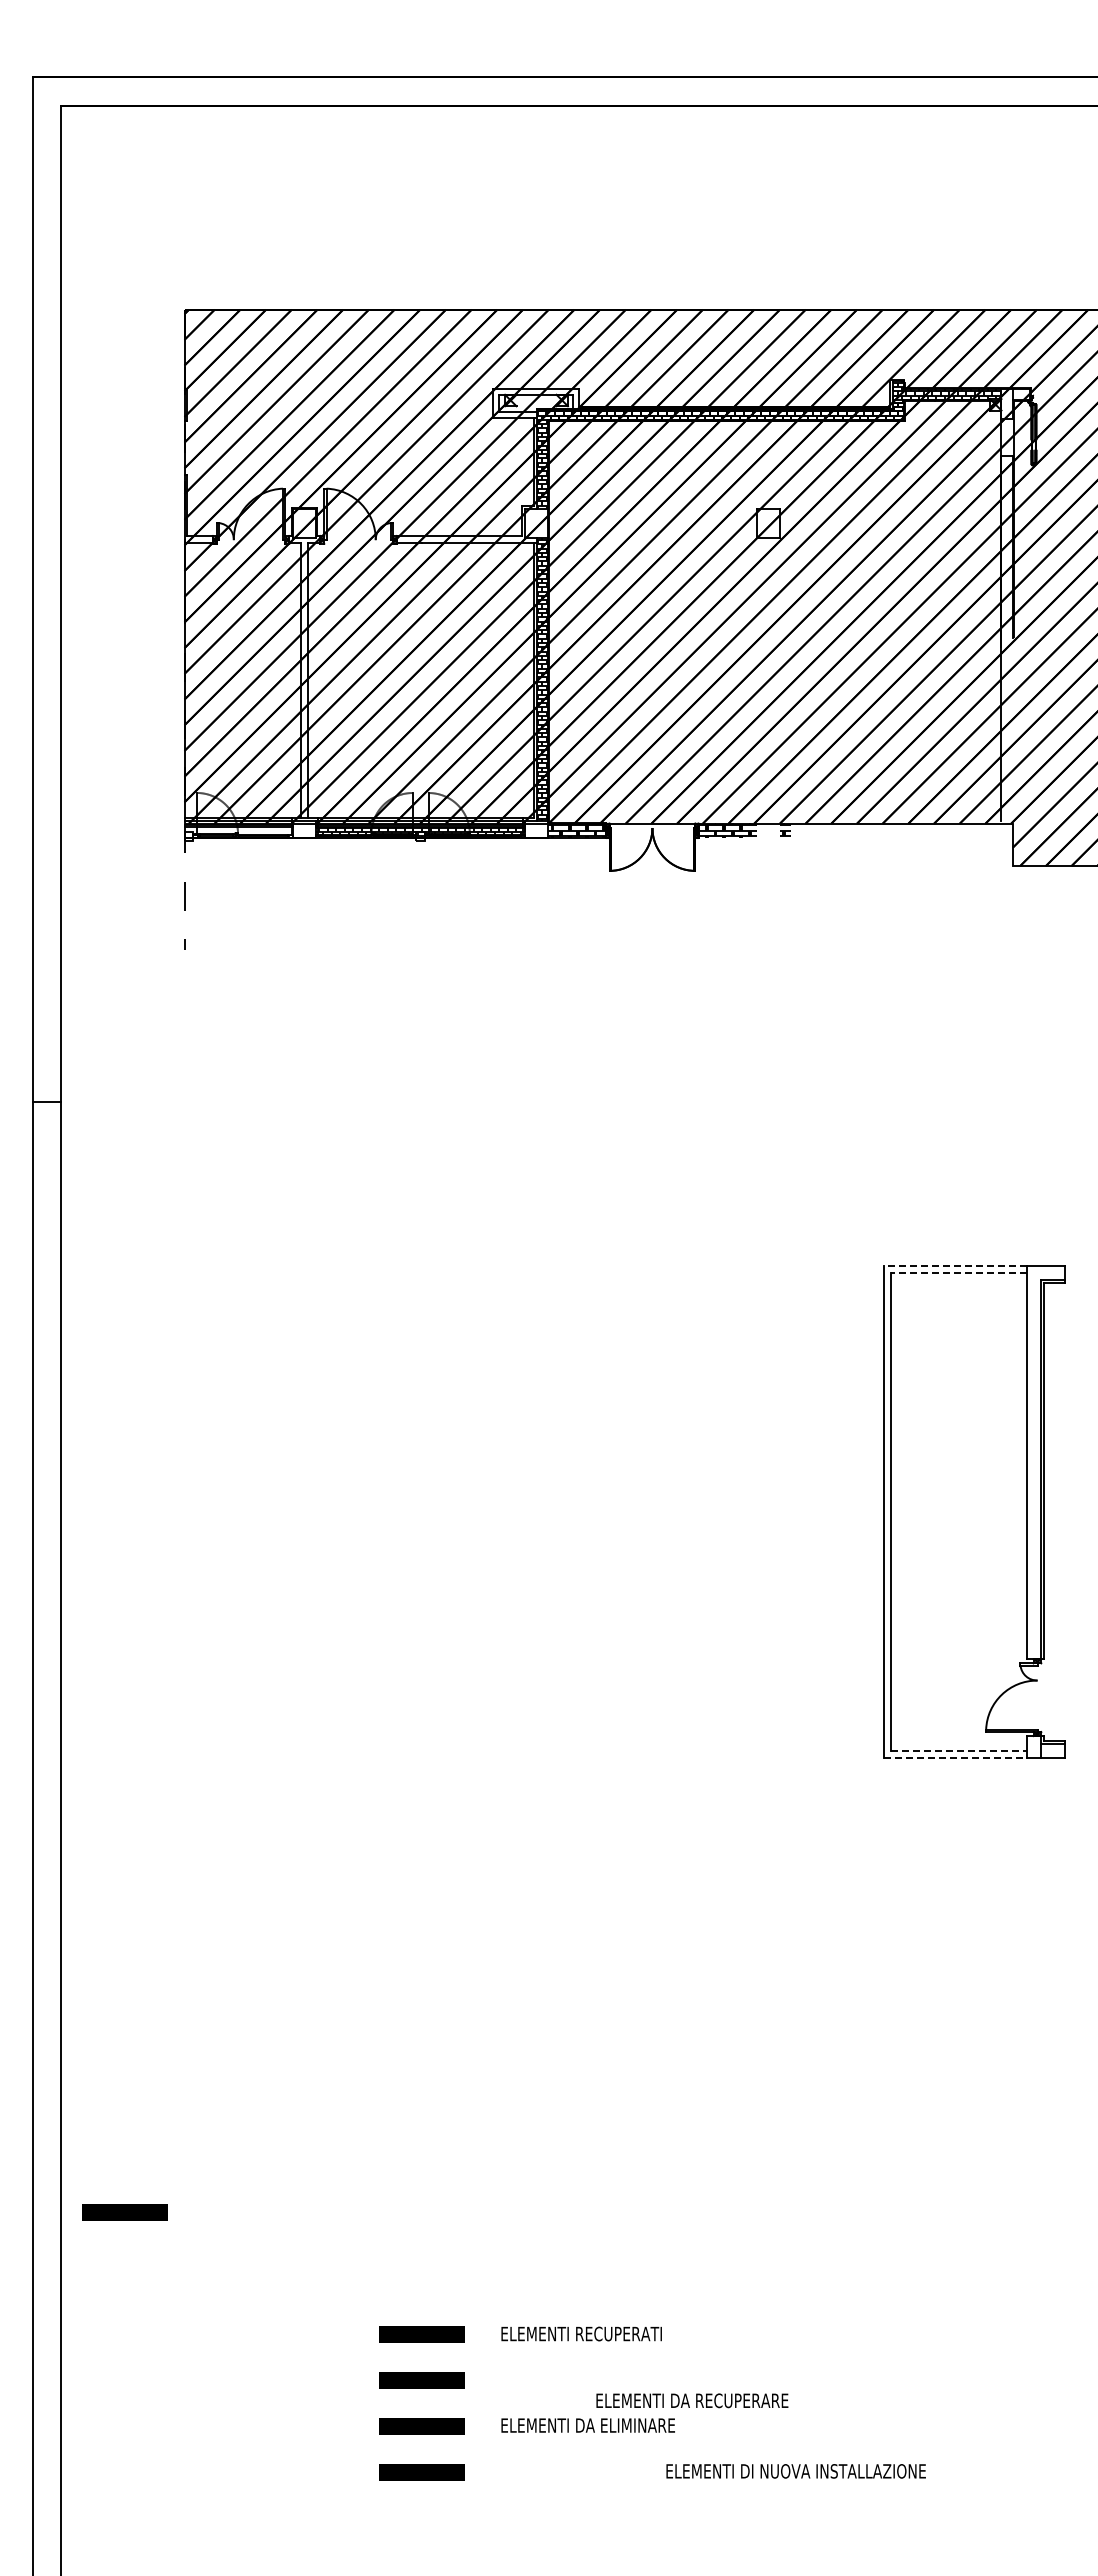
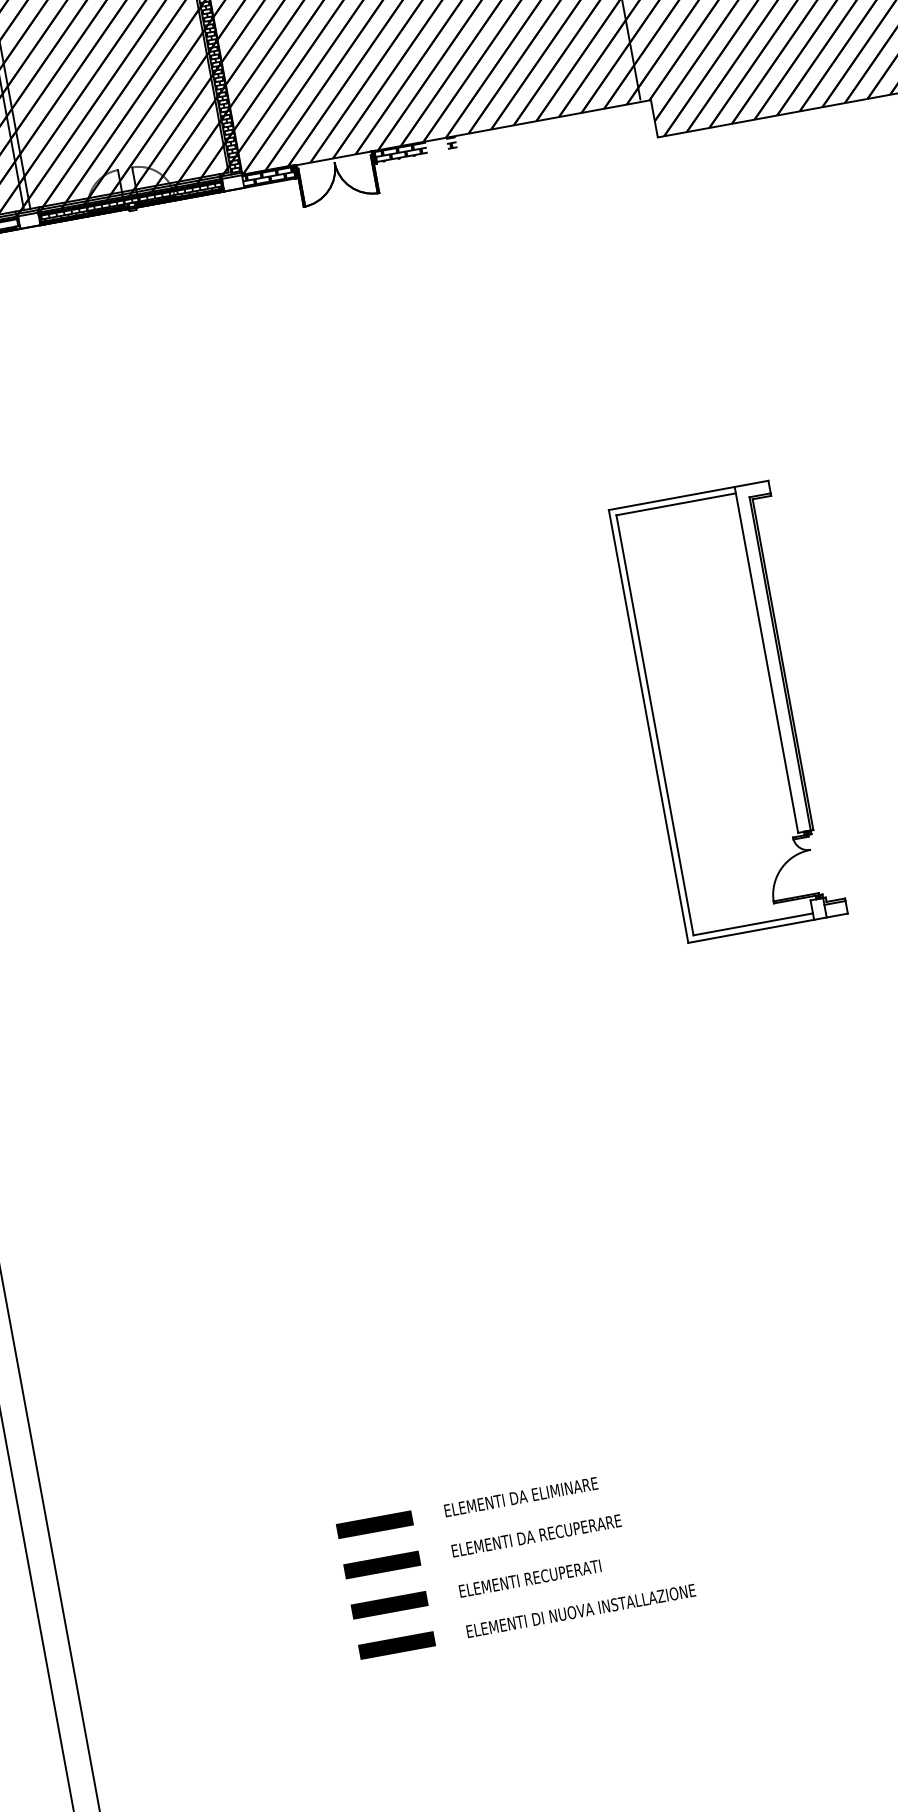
line: (955, 1266) -> (671, 498), dashed -> solid
line: (959, 1273) -> (676, 504), dashed -> solid
line: (959, 1750) -> (753, 923), dashed -> solid
line: (955, 1758) -> (751, 931), dashed -> solid
line: (124, 2212) -> (93, 1465), removed
text: (625, 2333) -> (553, 1490), ELEMENTI RECUPERATI -> ELEMENTI DA ELIMINARE
text: (692, 2400) -> (536, 1535), moved
text: (625, 2425) -> (568, 1571), ELEMENTI DA ELIMINARE -> ELEMENTI RECUPERATI
text: (795, 2471) -> (580, 1611), moved

